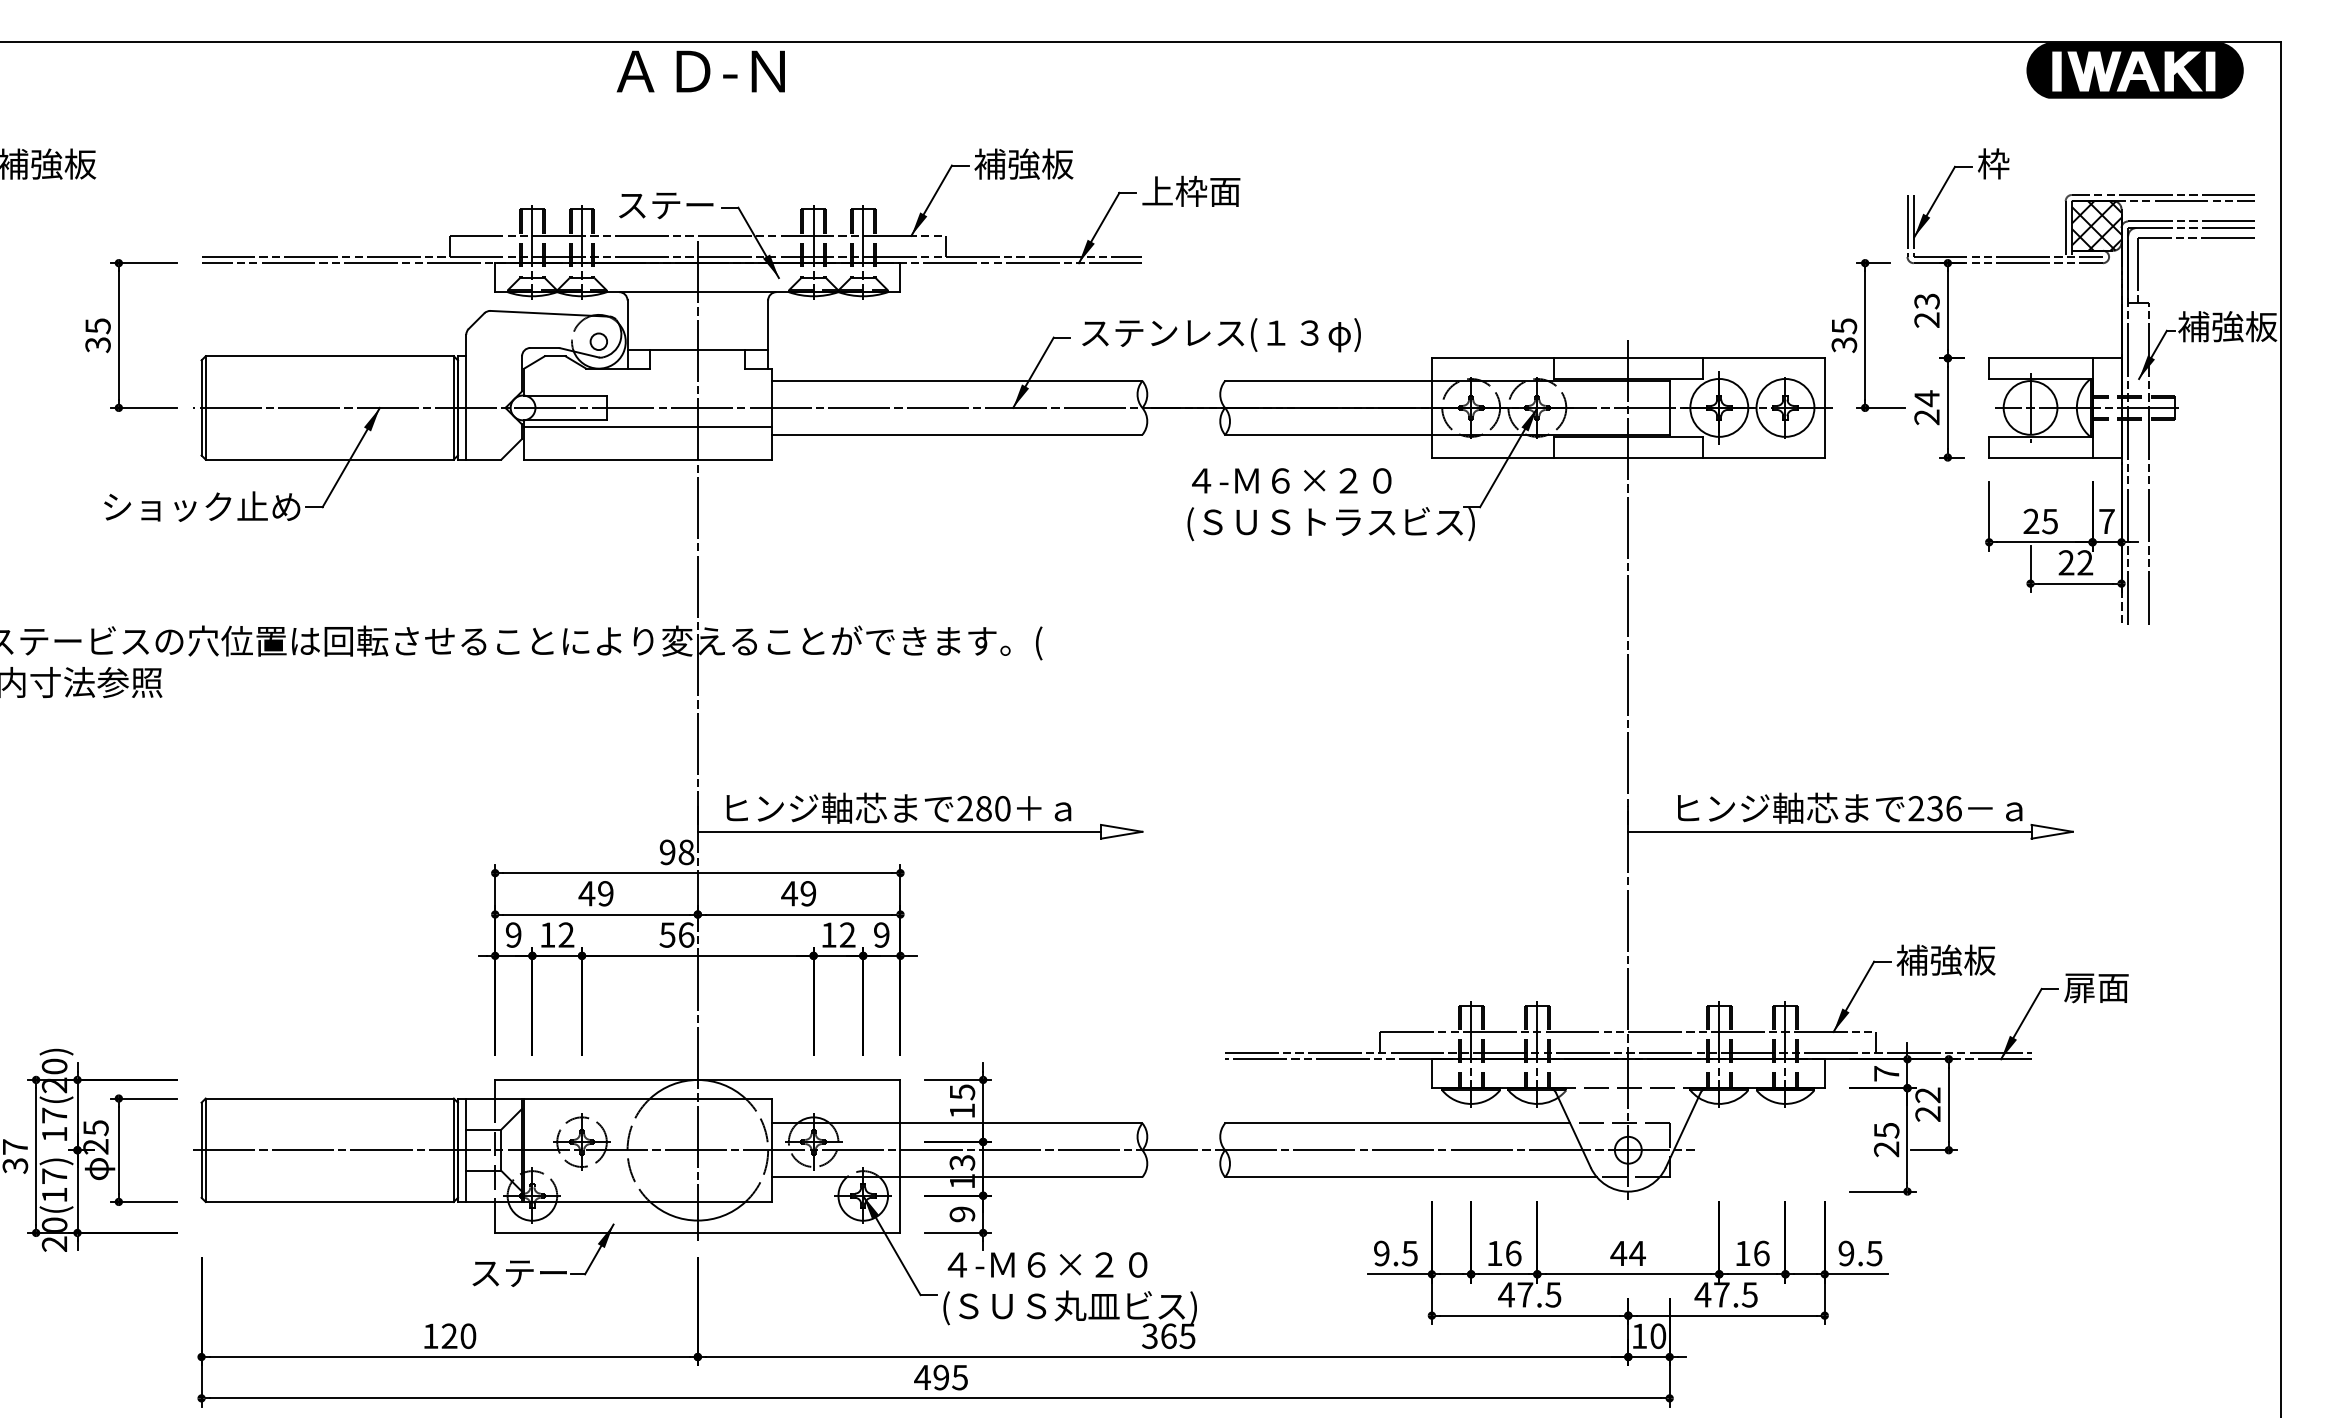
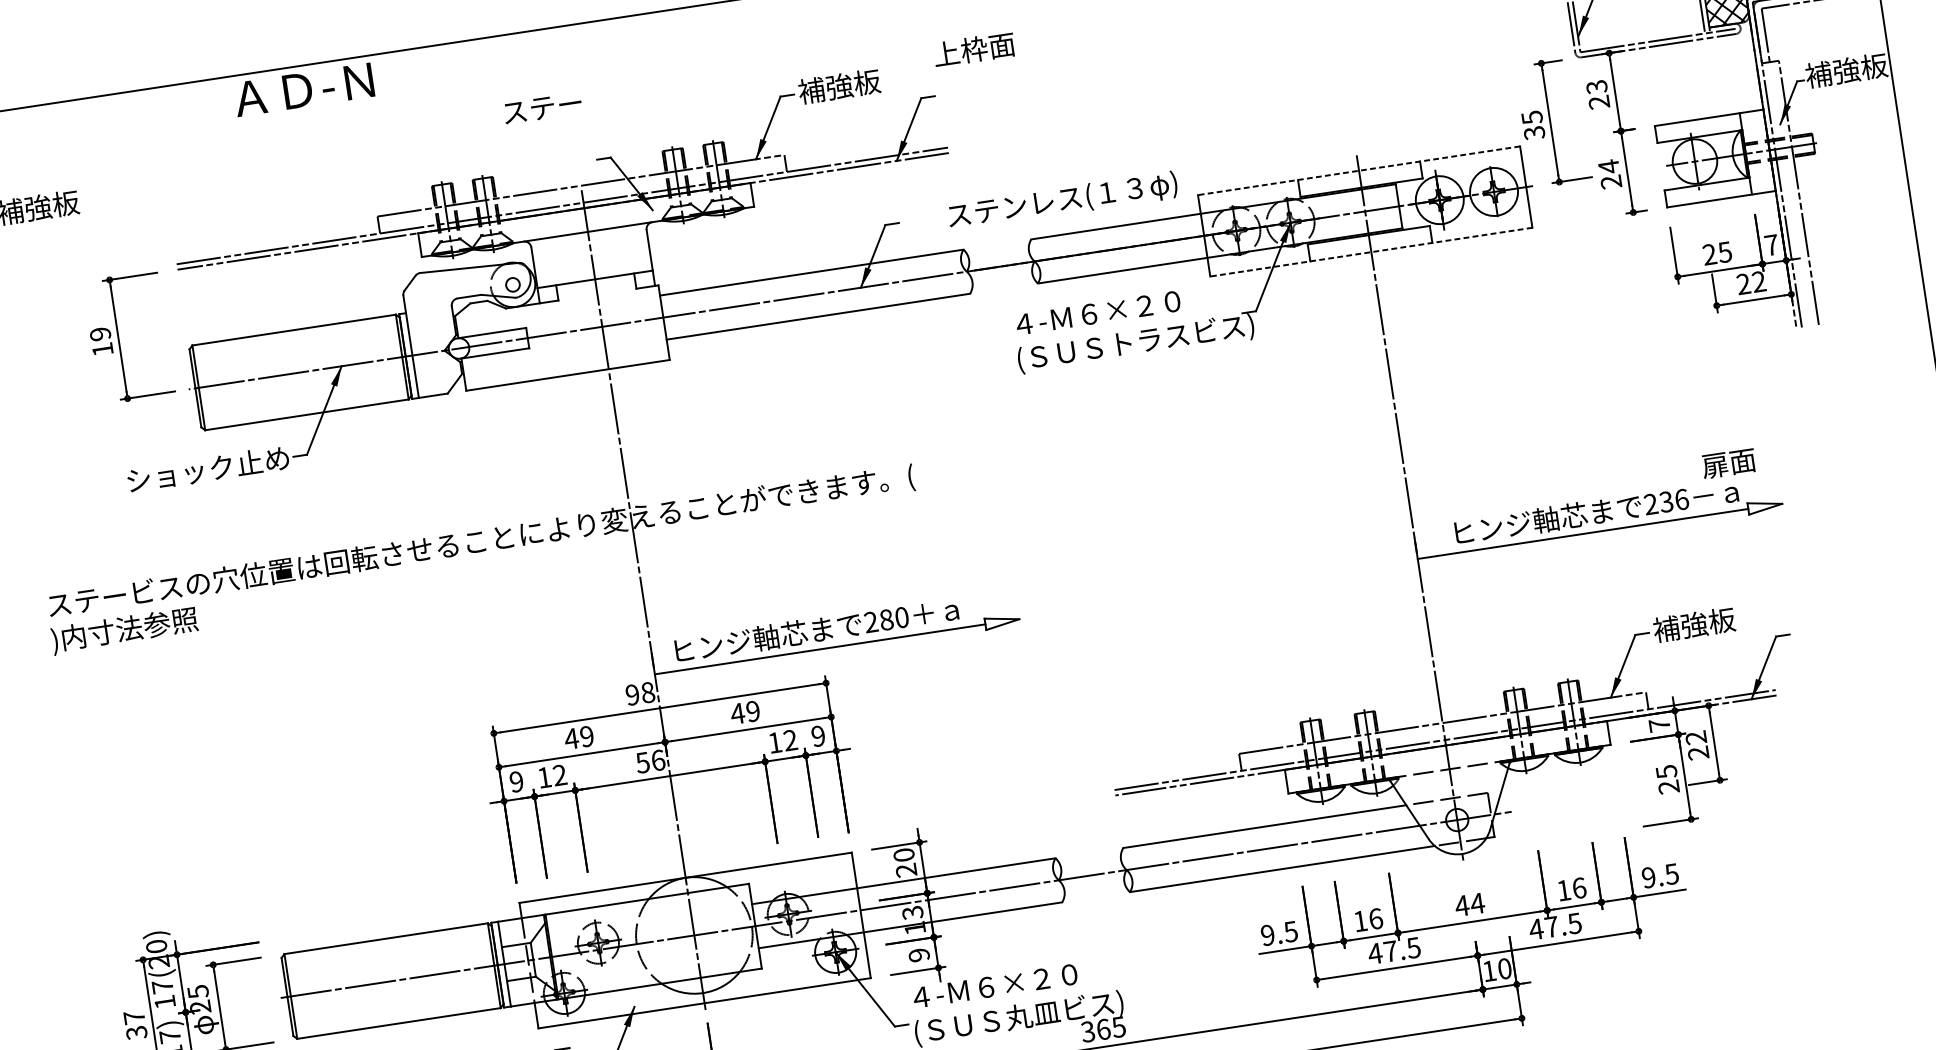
text: (700, 71) -> (303, 89), moved
text: (1191, 190) -> (974, 48), moved
text: (666, 205) -> (542, 108), moved
text: (97, 335) -> (101, 341), 35 -> 19
text: (1221, 335) -> (1062, 201), moved
line: (1627, 358) -> (1358, 171), solid -> dashed
line: (648, 426) -> (564, 348), removed
line: (1627, 457) -> (1370, 252), solid -> dashed
text: (2096, 988) -> (1728, 463), moved
text: (962, 1101) -> (905, 862), 15 -> 20

